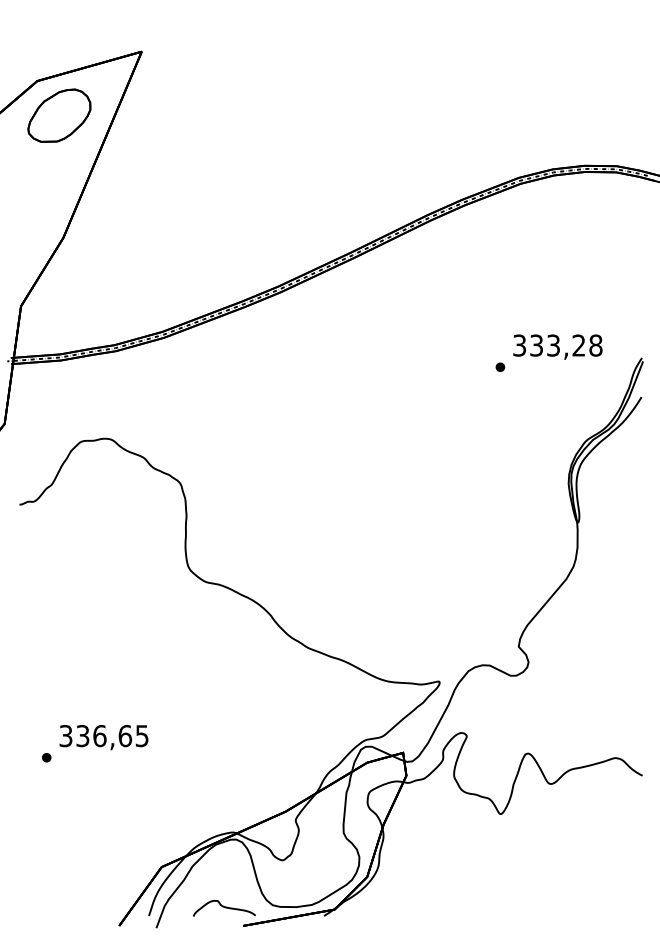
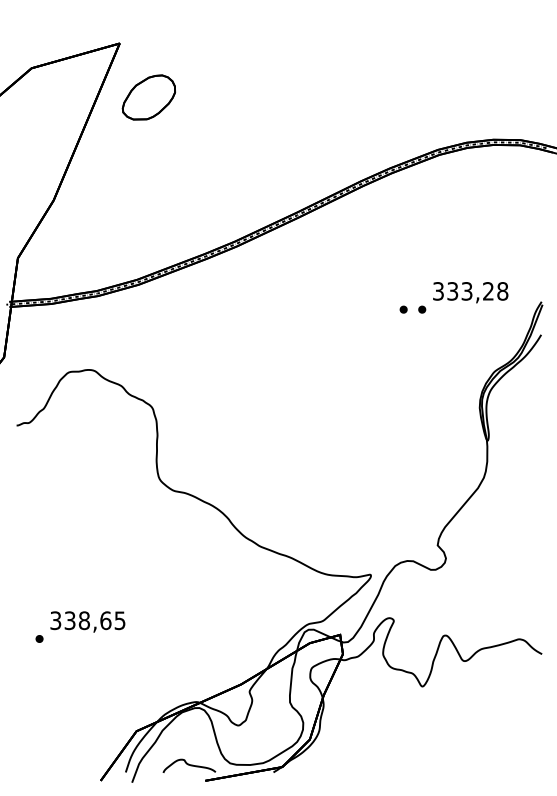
part: (59, 115) -> (149, 97), moved
part: (478, 366) -> (403, 309), added
text: (99, 736) -> (84, 621), 336,65 -> 338,65

